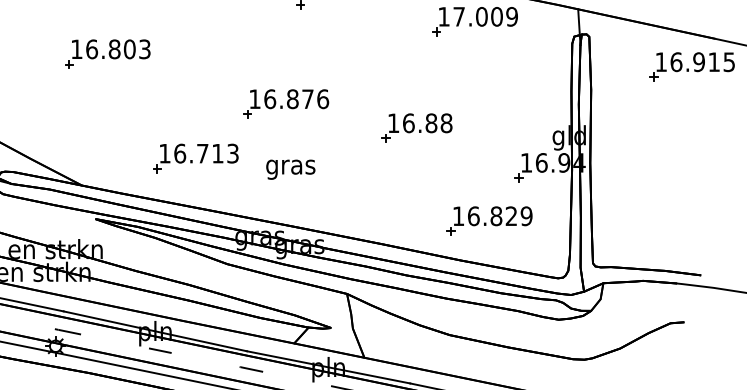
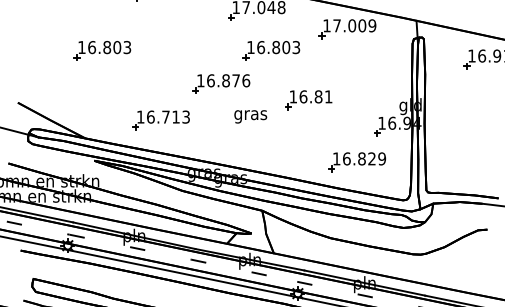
part: (360, 53) -> (271, 50), added
text: (446, 122) -> (328, 96), 16.88 -> 16.81
text: (290, 169) -> (250, 116), moved

